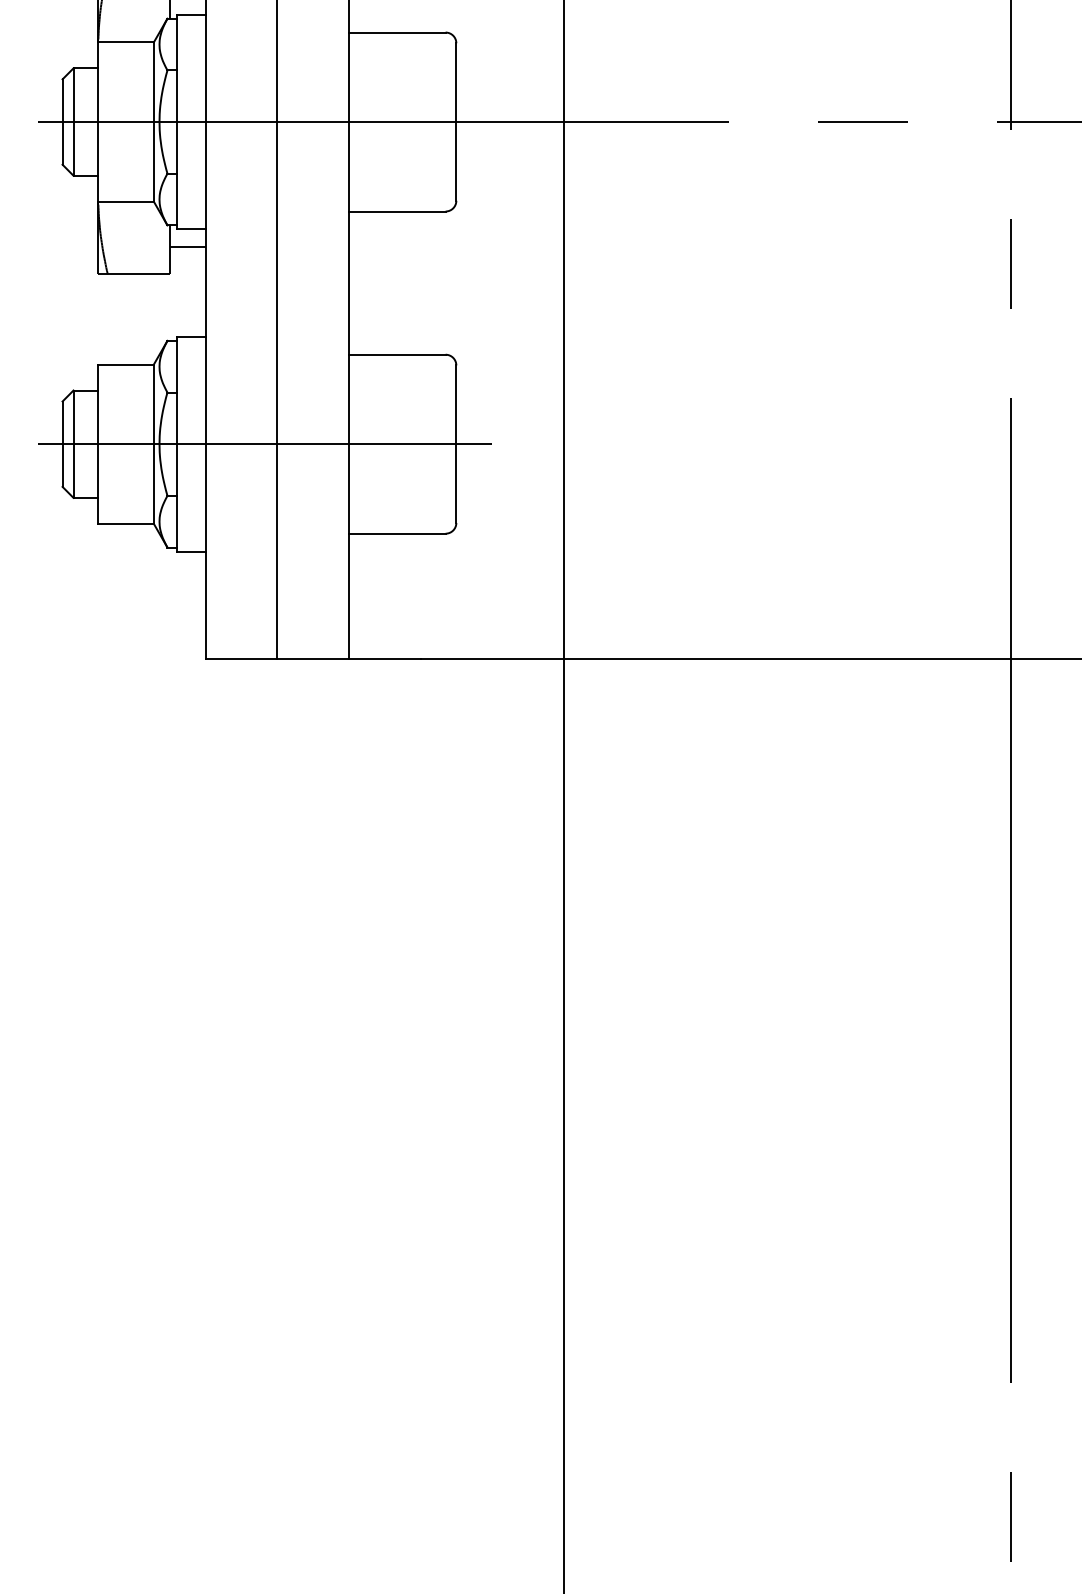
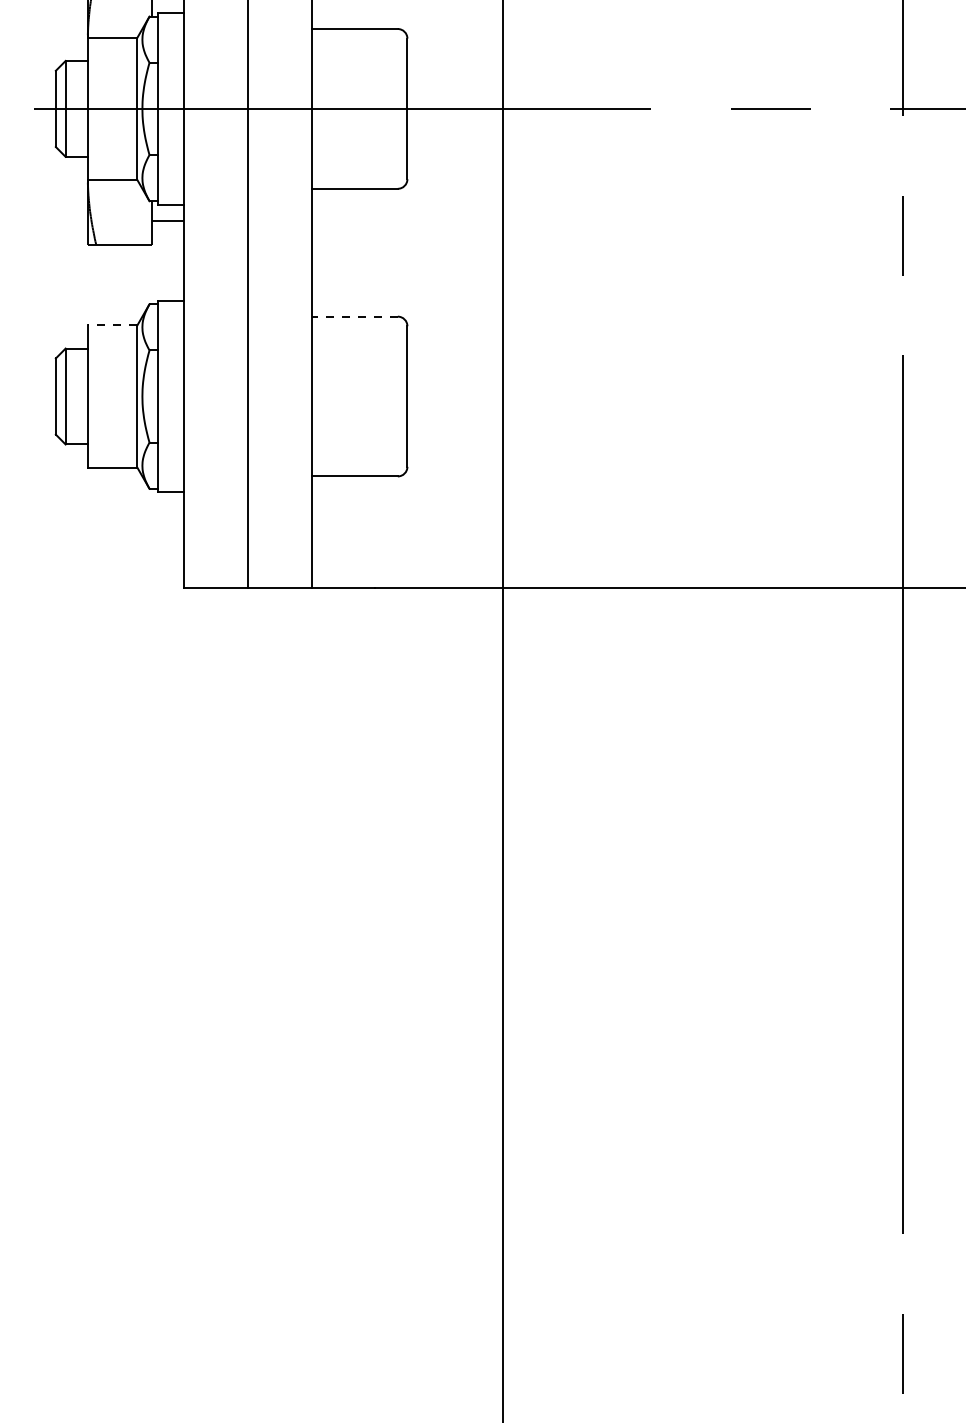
line: (397, 354) -> (354, 316), solid -> dashed
line: (126, 364) -> (112, 325), solid -> dashed
line: (264, 444) -> (236, 396), removed

